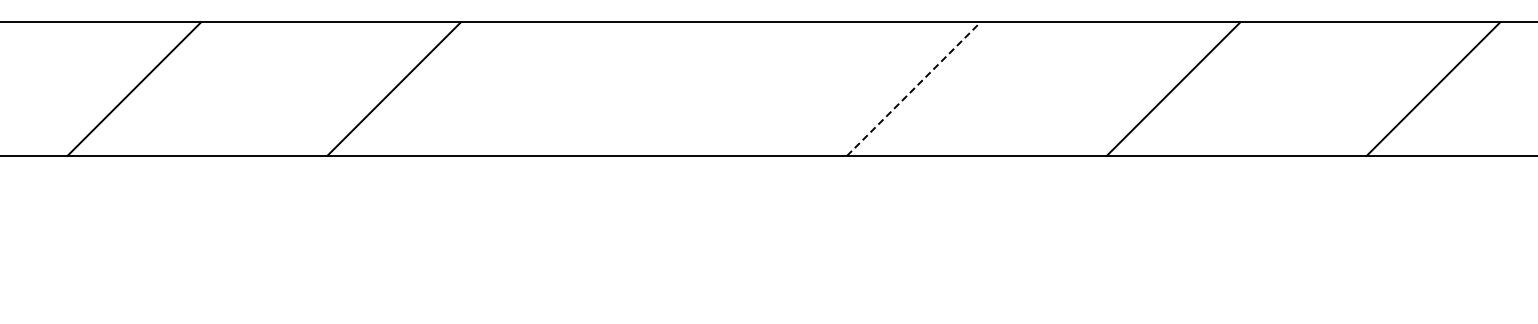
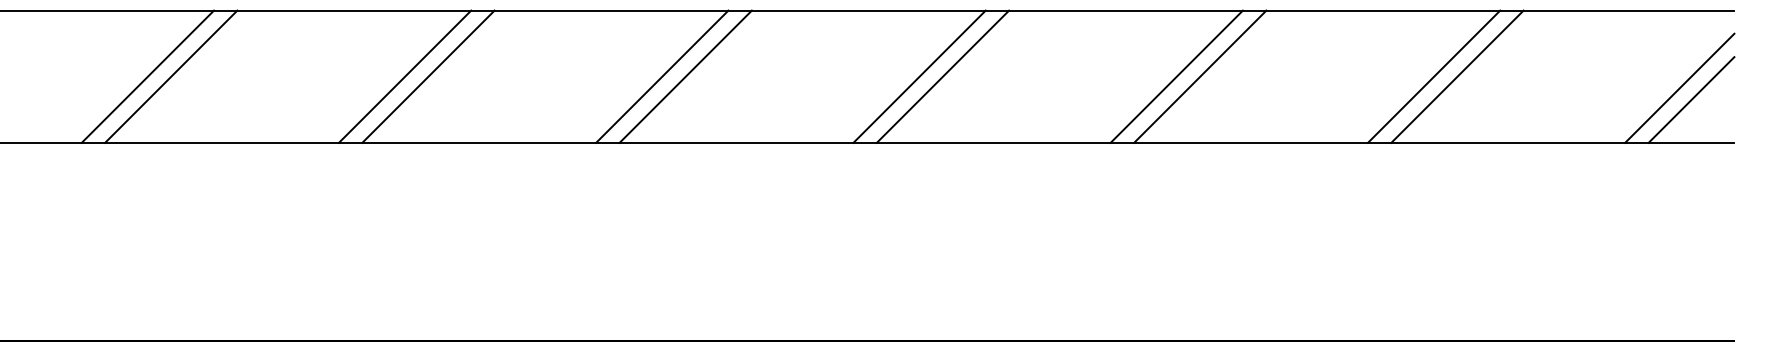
line: (158, 88) -> (171, 76), added
line: (417, 88) -> (428, 76), added
line: (654, 88) -> (662, 76), added
line: (677, 88) -> (685, 76), added
line: (913, 88) -> (919, 76), dashed -> solid
line: (936, 88) -> (942, 76), added
line: (1197, 88) -> (1200, 76), added
line: (1457, 88) -> (1457, 76), added

